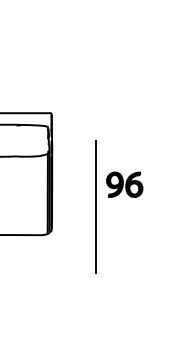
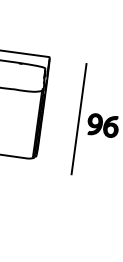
line: (95, 206) -> (79, 118), moved

